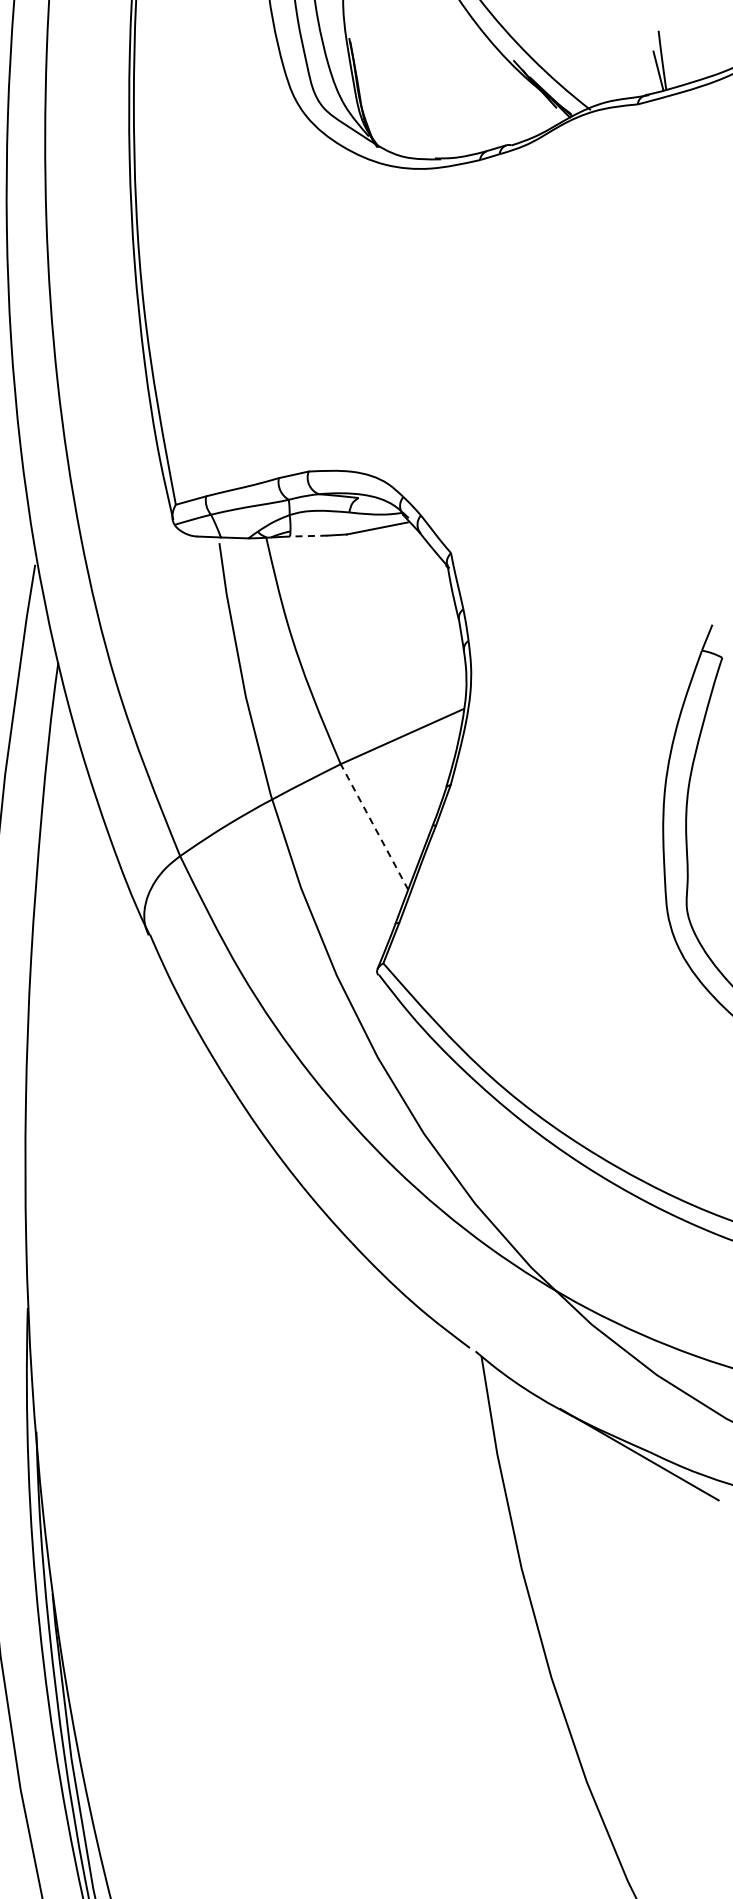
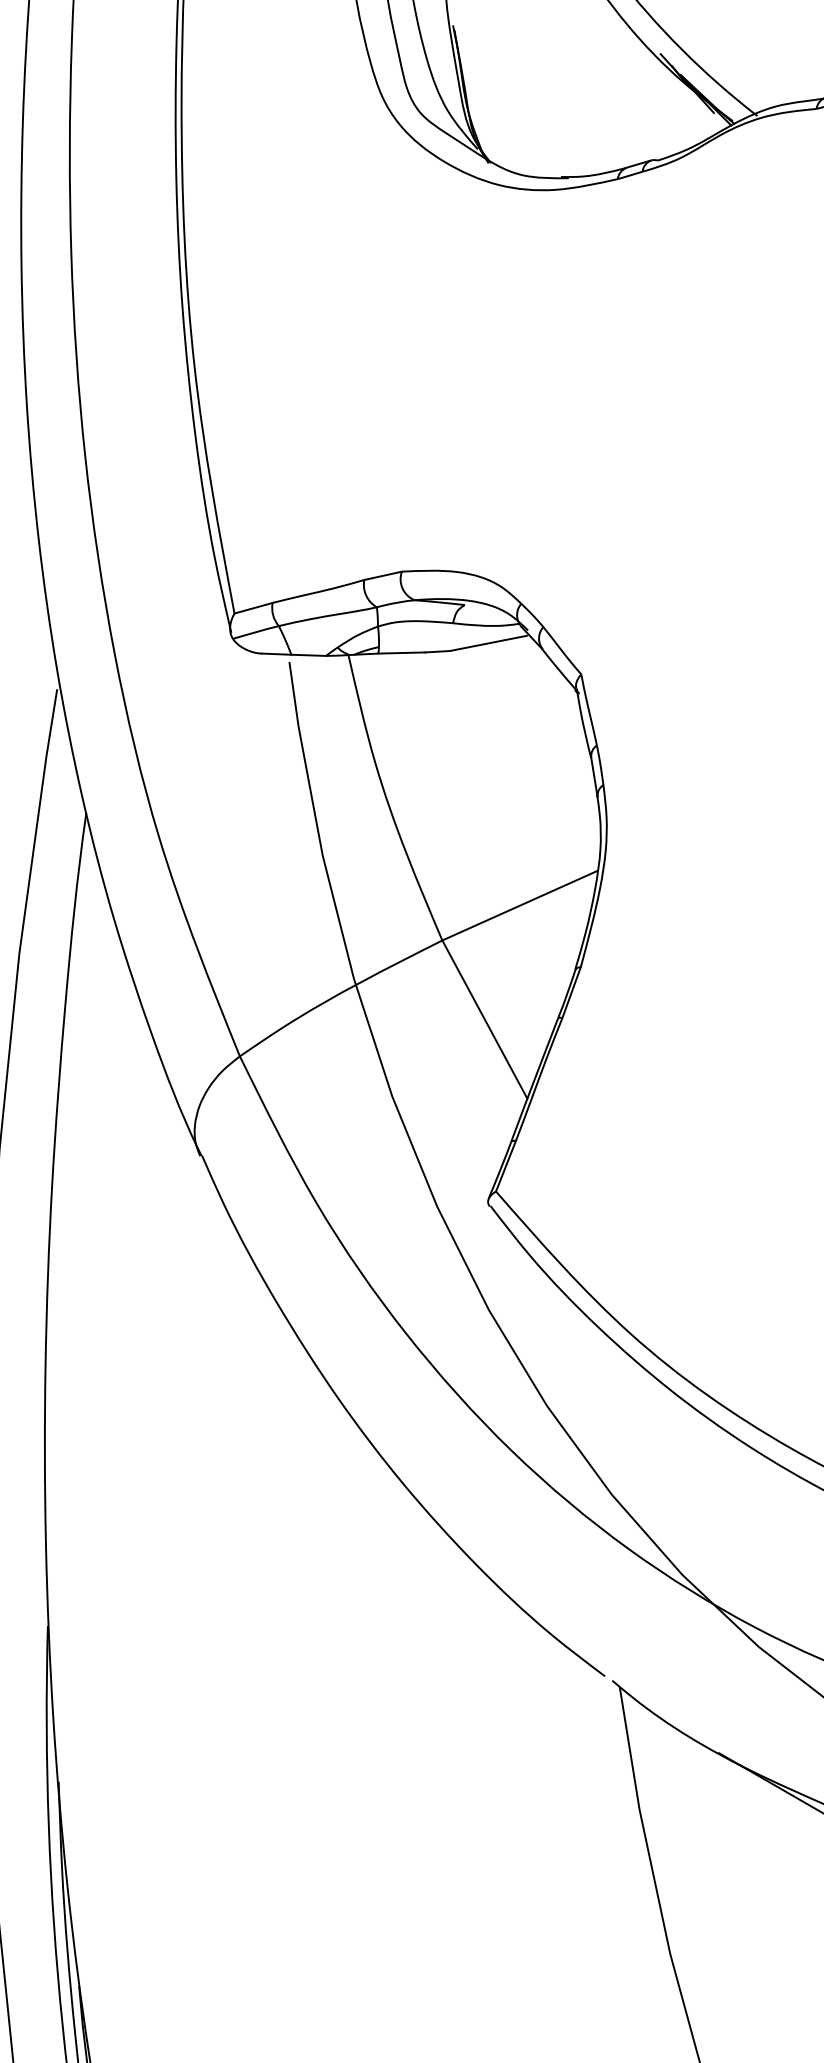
line: (308, 536) -> (401, 653), dashed -> solid
line: (374, 826) -> (484, 1019), dashed -> solid

